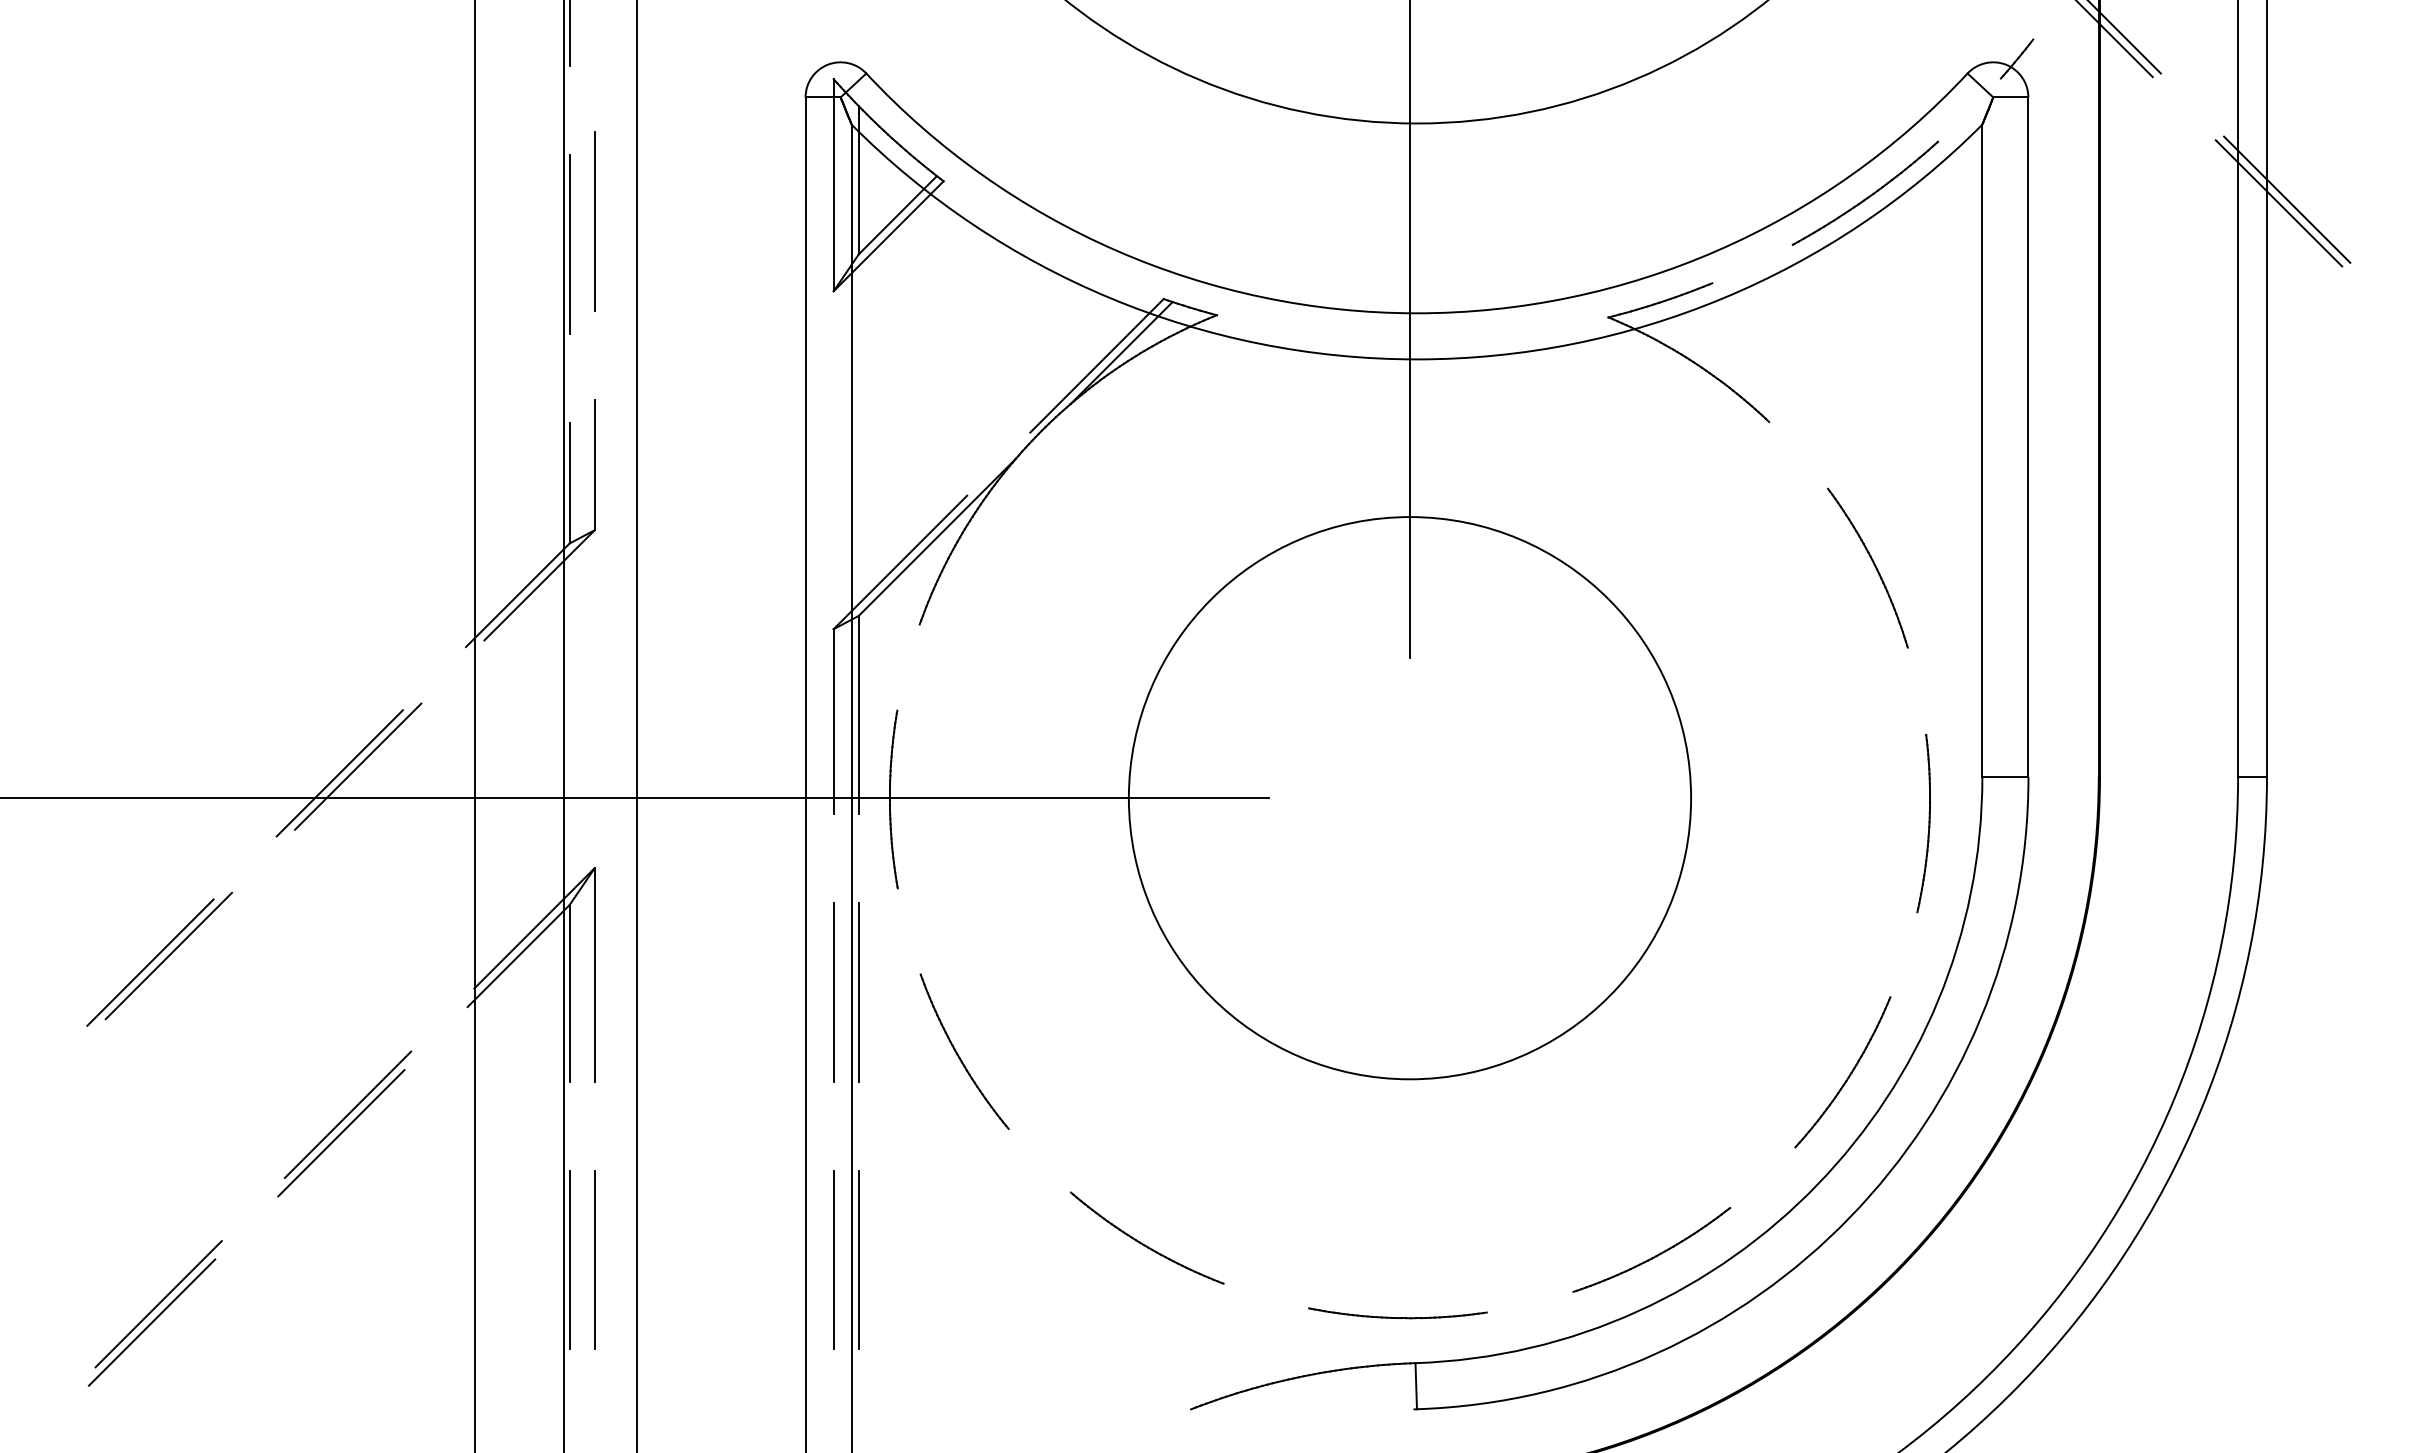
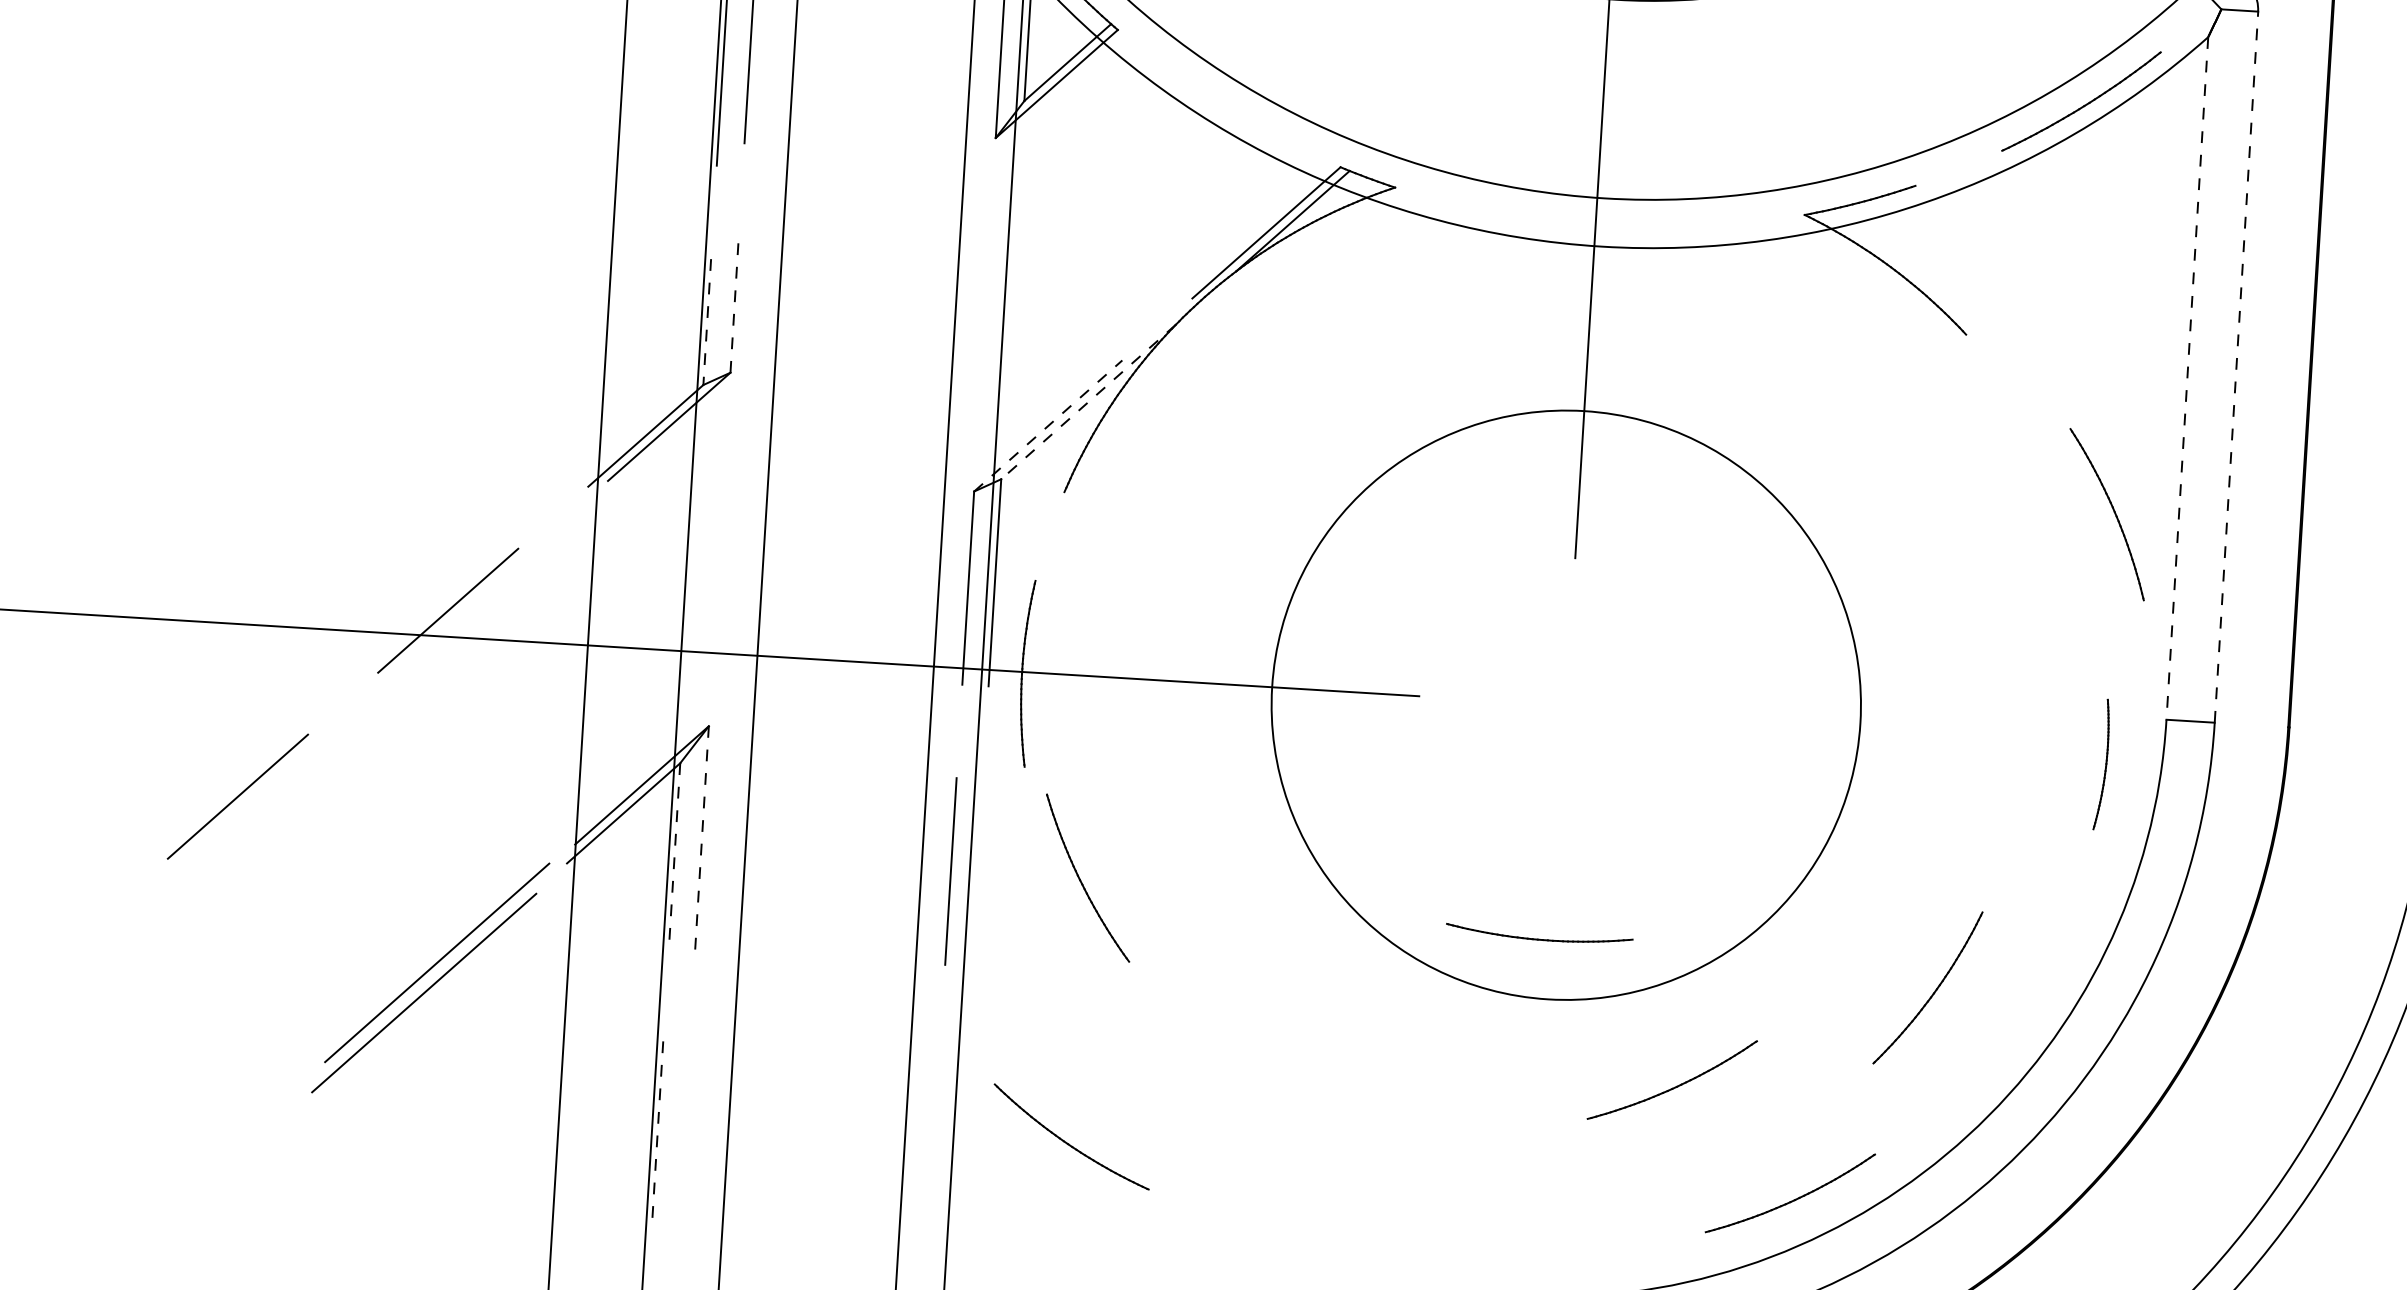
line: (2028, 437) -> (2236, 367), solid -> dashed
line: (1982, 451) -> (2187, 379), solid -> dashed
line: (594, 465) -> (734, 304), solid -> dashed
line: (569, 483) -> (707, 322), solid -> dashed
line: (937, 537) -> (1088, 402), solid -> dashed
line: (900, 562) -> (1048, 426), solid -> dashed
part: (1873, 564) -> (2113, 511), moved
line: (358, 766) -> (468, 604), removed
part: (1923, 823) -> (2101, 764), size x0.7
line: (168, 955) -> (257, 790), removed
line: (594, 974) -> (701, 837), solid -> dashed
line: (858, 992) -> (976, 873), removed
line: (569, 993) -> (674, 855), solid -> dashed
part: (958, 1053) -> (1081, 879), moved
part: (1848, 1075) -> (1933, 991), moved
part: (344, 1123) -> (430, 977), size x1.6
part: (1536, 1154) -> (1675, 1086), added
part: (1143, 1243) -> (1067, 1142), moved
line: (594, 1259) -> (683, 1135), removed
line: (833, 1259) -> (933, 1150), removed
line: (858, 1259) -> (959, 1152), removed
line: (569, 1260) -> (657, 1135), solid -> dashed
part: (154, 1313) -> (219, 1164), removed
part: (1397, 1313) -> (1539, 934), moved

